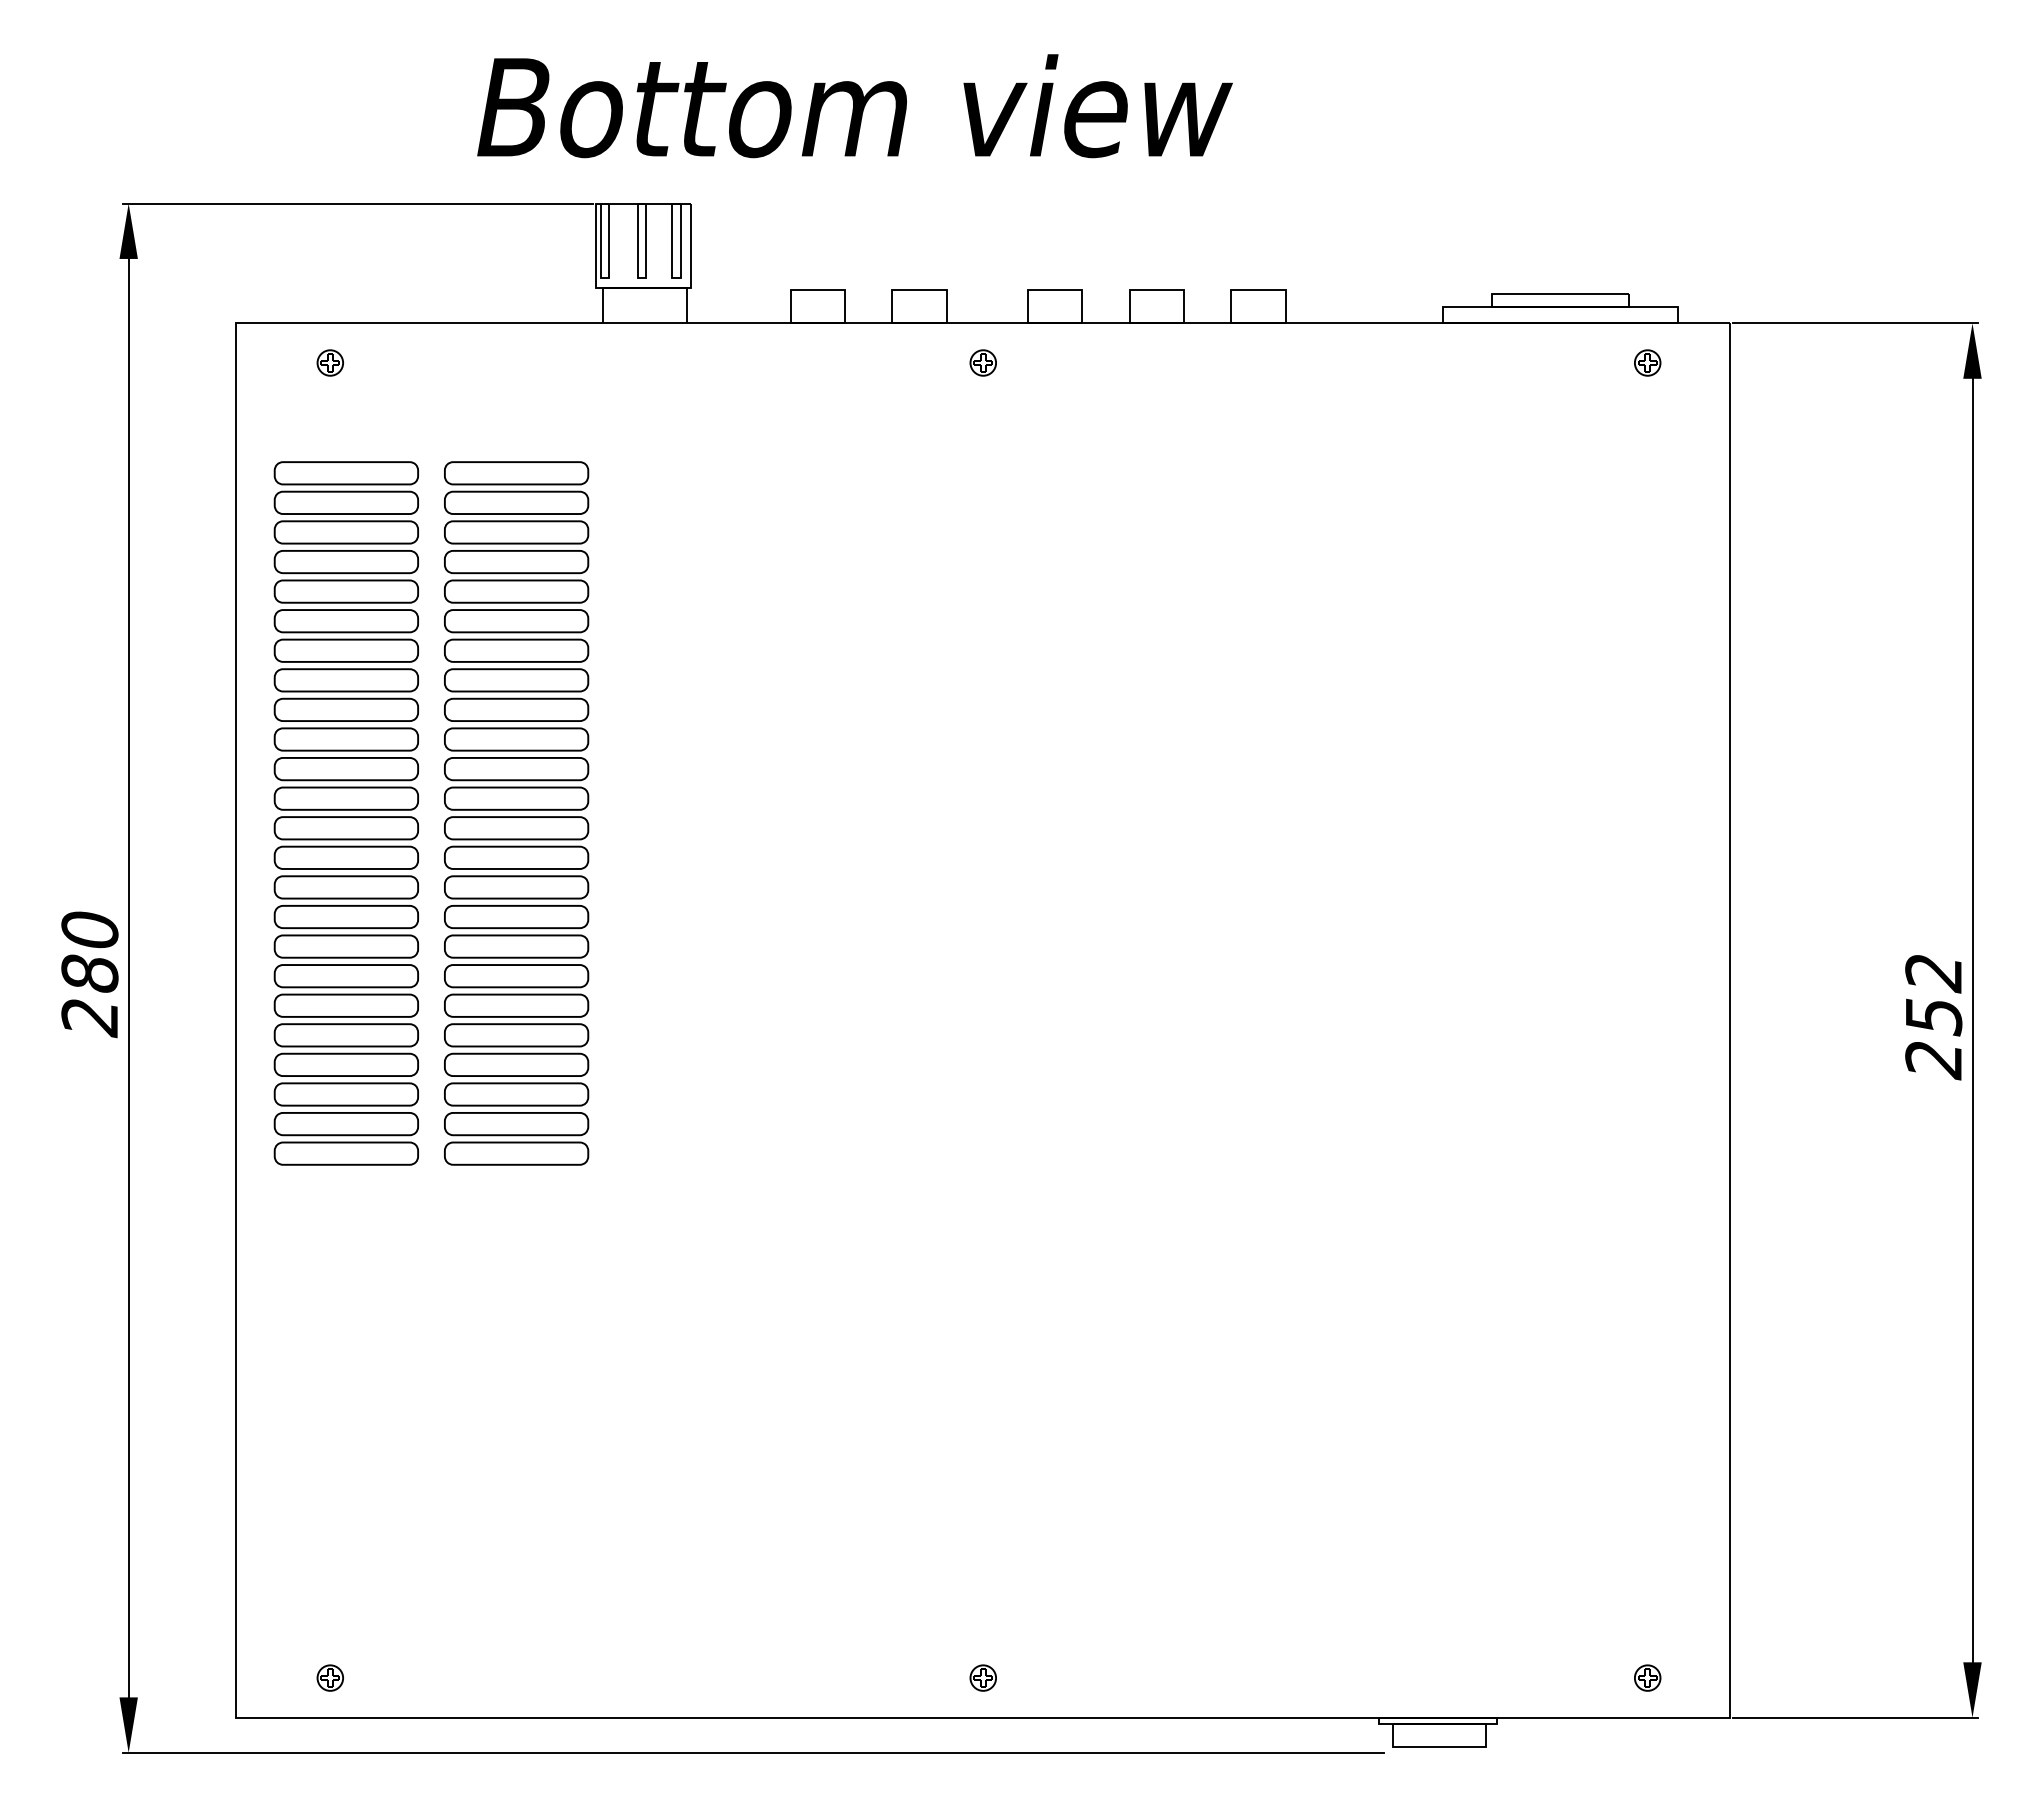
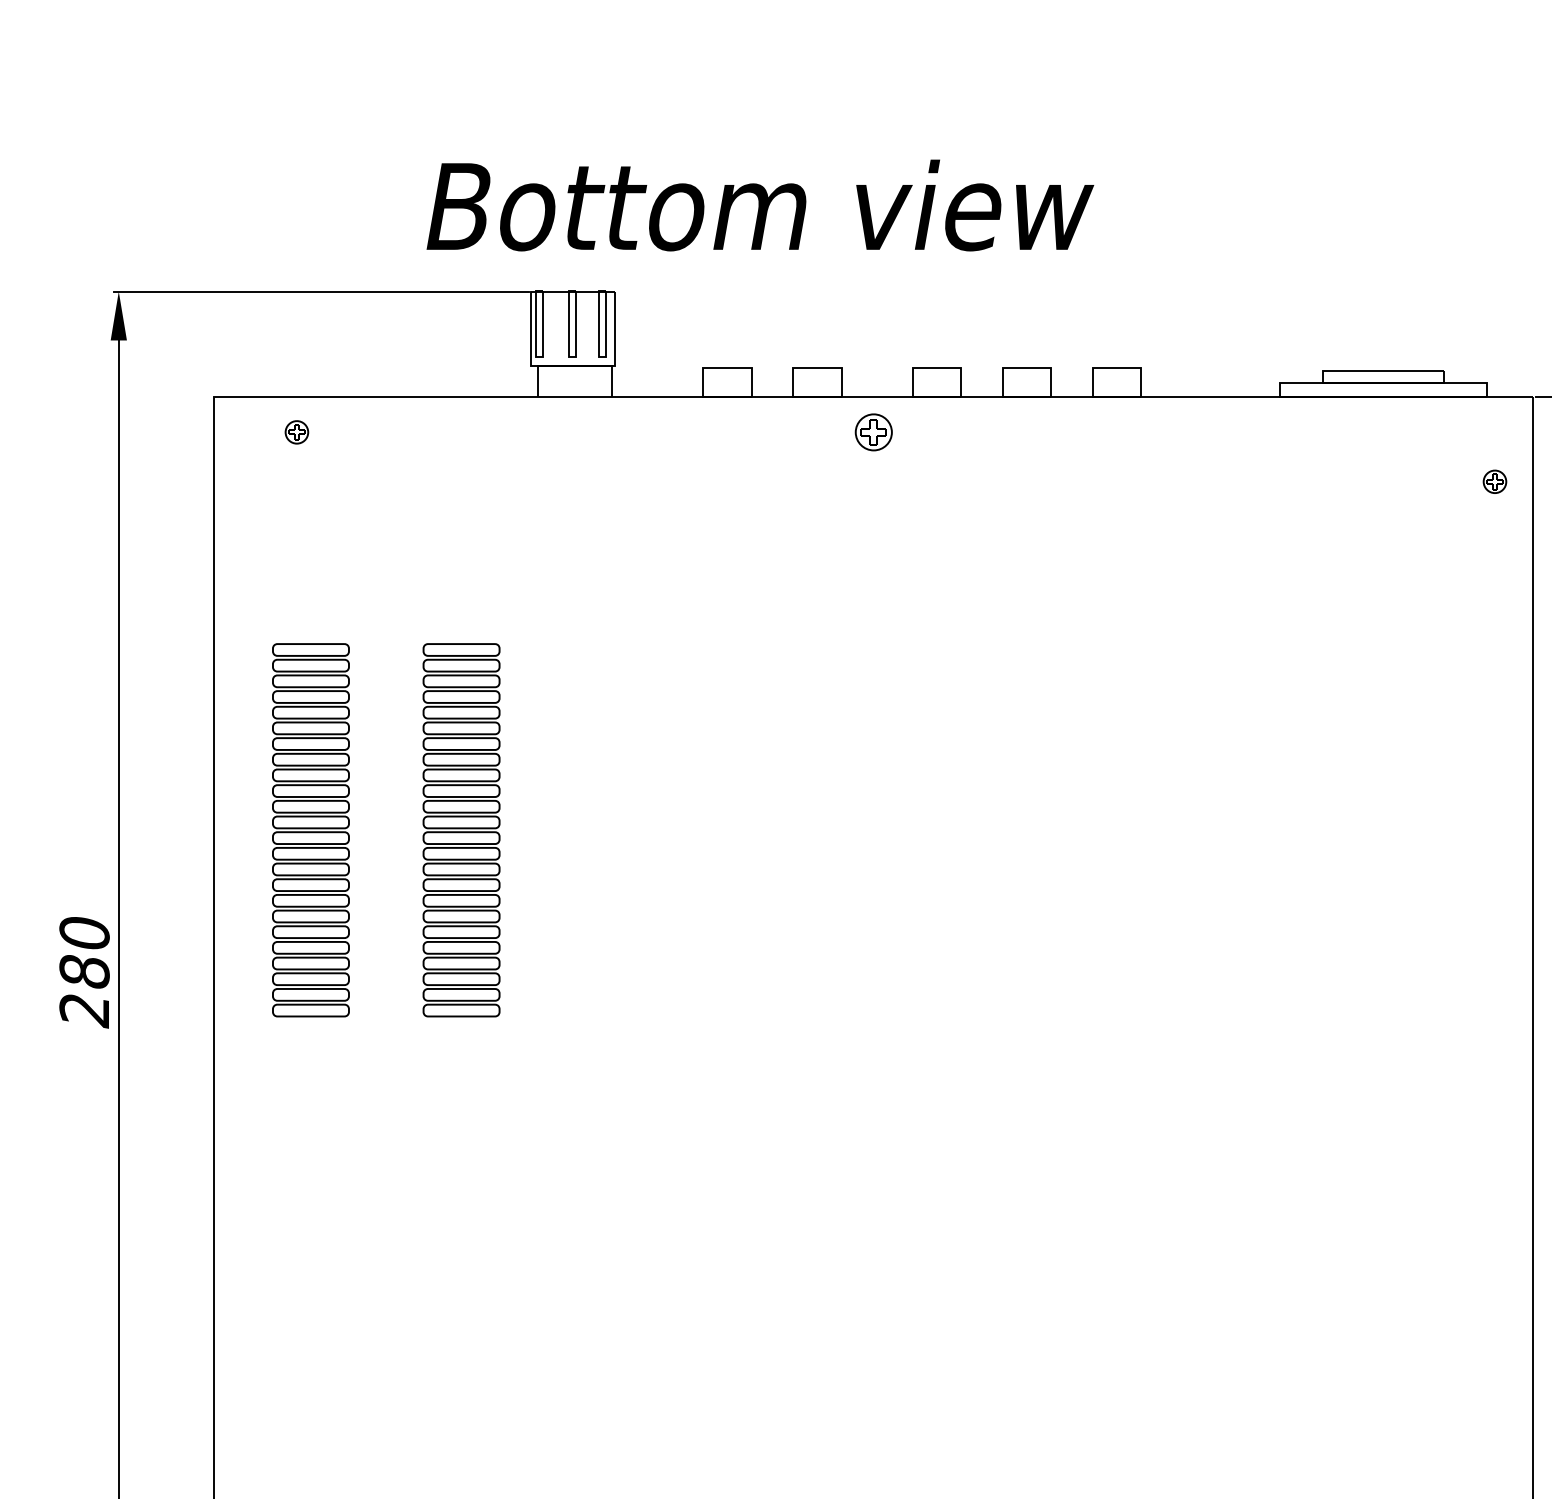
part: (982, 362) -> (872, 431), size x1.6
part: (1647, 362) -> (1494, 481), moved
part: (345, 813) -> (310, 830), size x0.6
part: (516, 813) -> (461, 830), size x0.6

